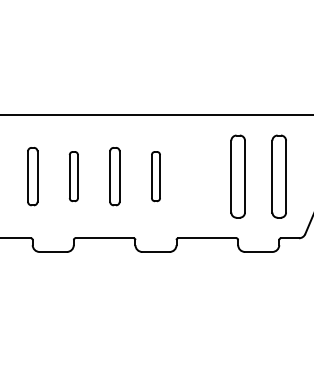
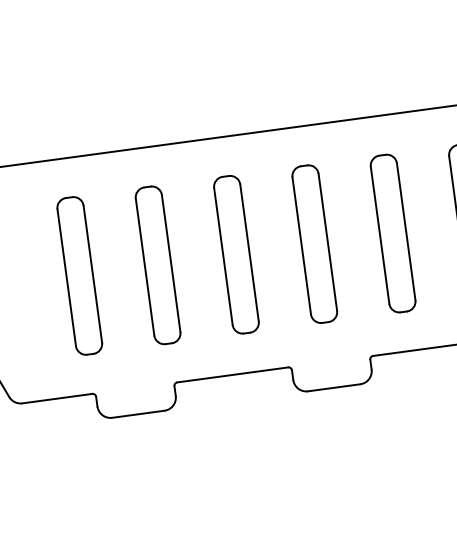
part: (32, 176) -> (79, 275), size x1.43
part: (73, 176) -> (157, 265), size x1.67
part: (114, 176) -> (235, 254), size x1.43
part: (155, 176) -> (313, 244), size x1.67
part: (196, 176) -> (391, 233), added

